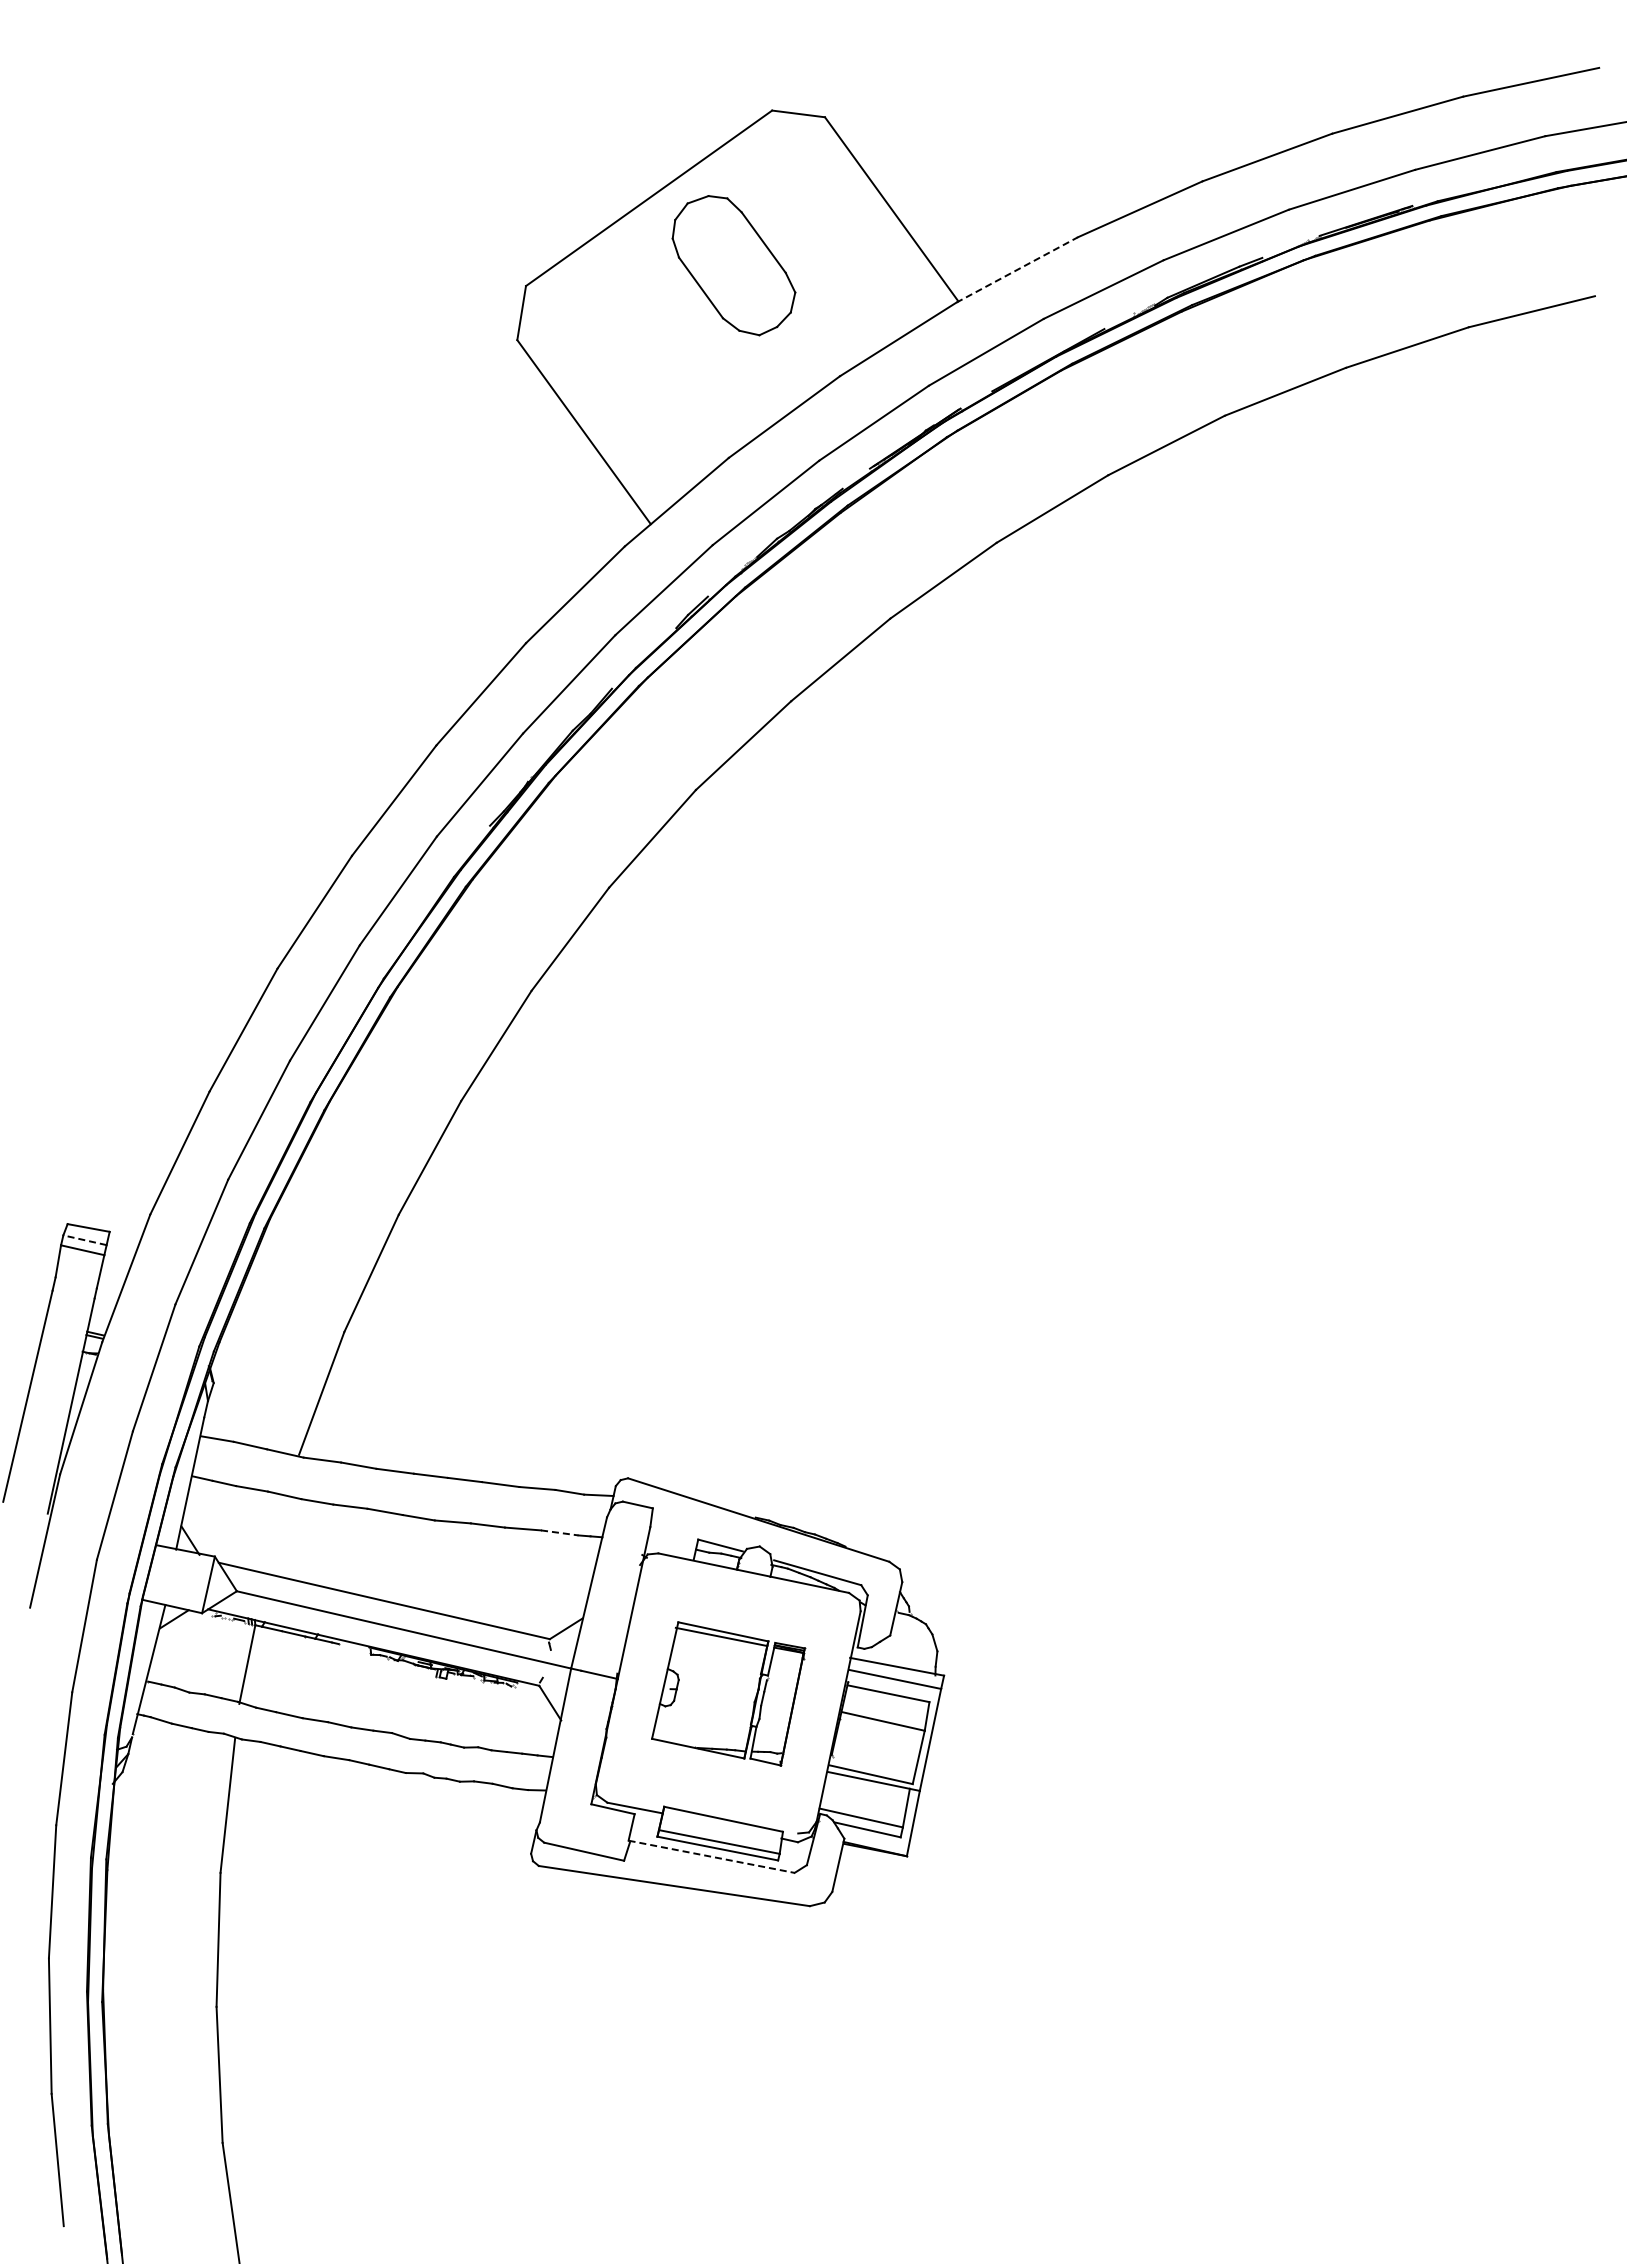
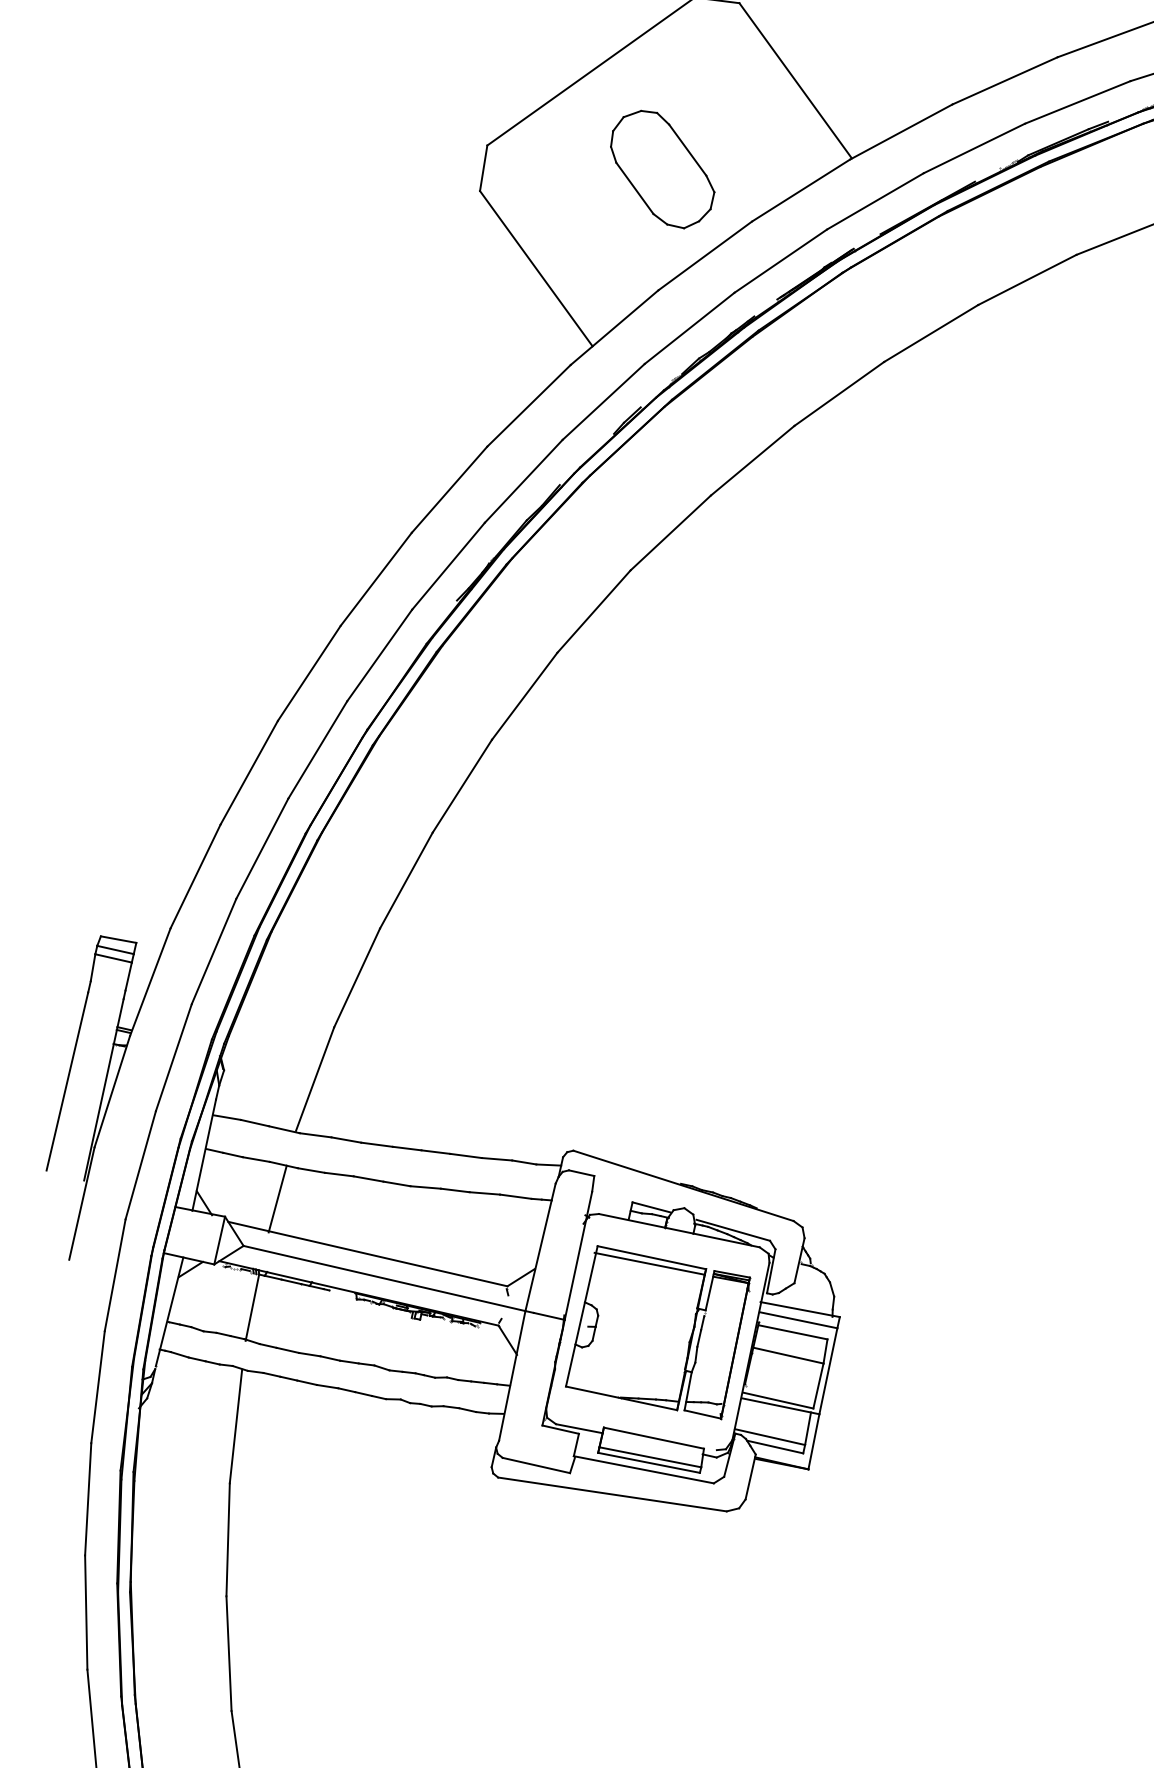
part: (733, 265) -> (662, 169), moved
line: (1017, 270) -> (901, 132), dashed -> solid
line: (84, 1240) -> (115, 950), dashed -> solid
line: (559, 1532) -> (515, 1196), dashed -> solid
line: (277, 1535) -> (277, 1198), added
part: (728, 1693) -> (658, 1332), size x1.43
line: (711, 1856) -> (643, 1469), dashed -> solid

